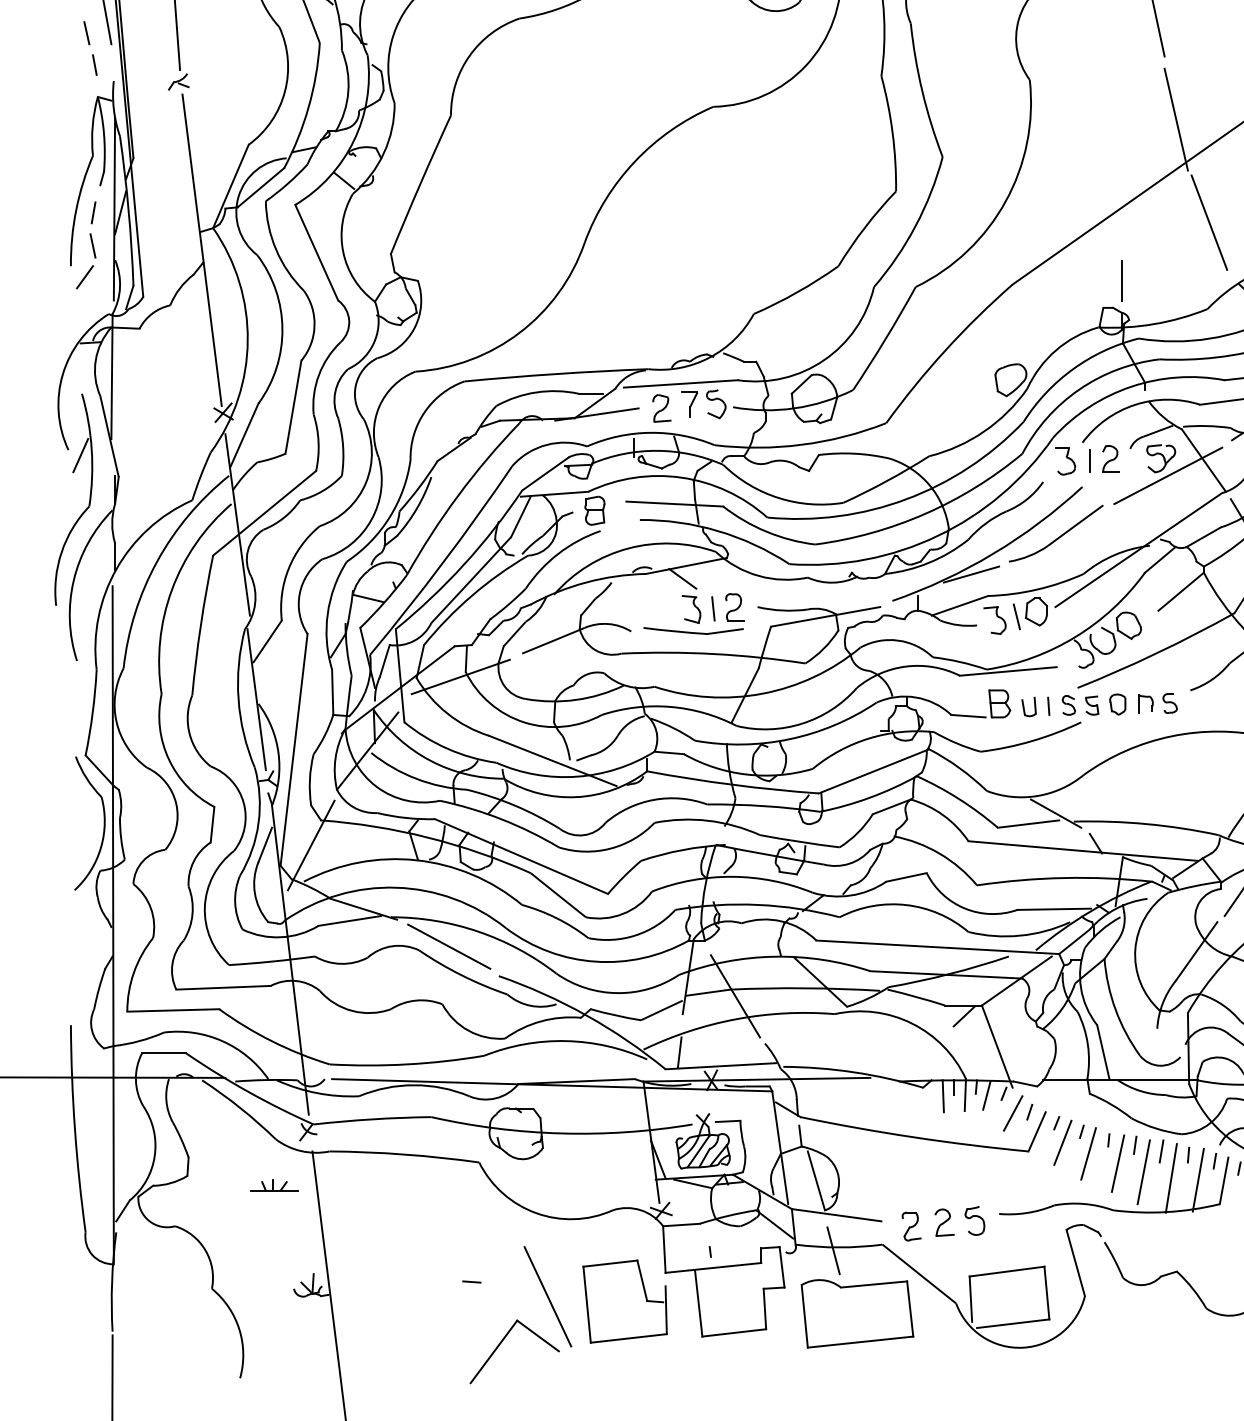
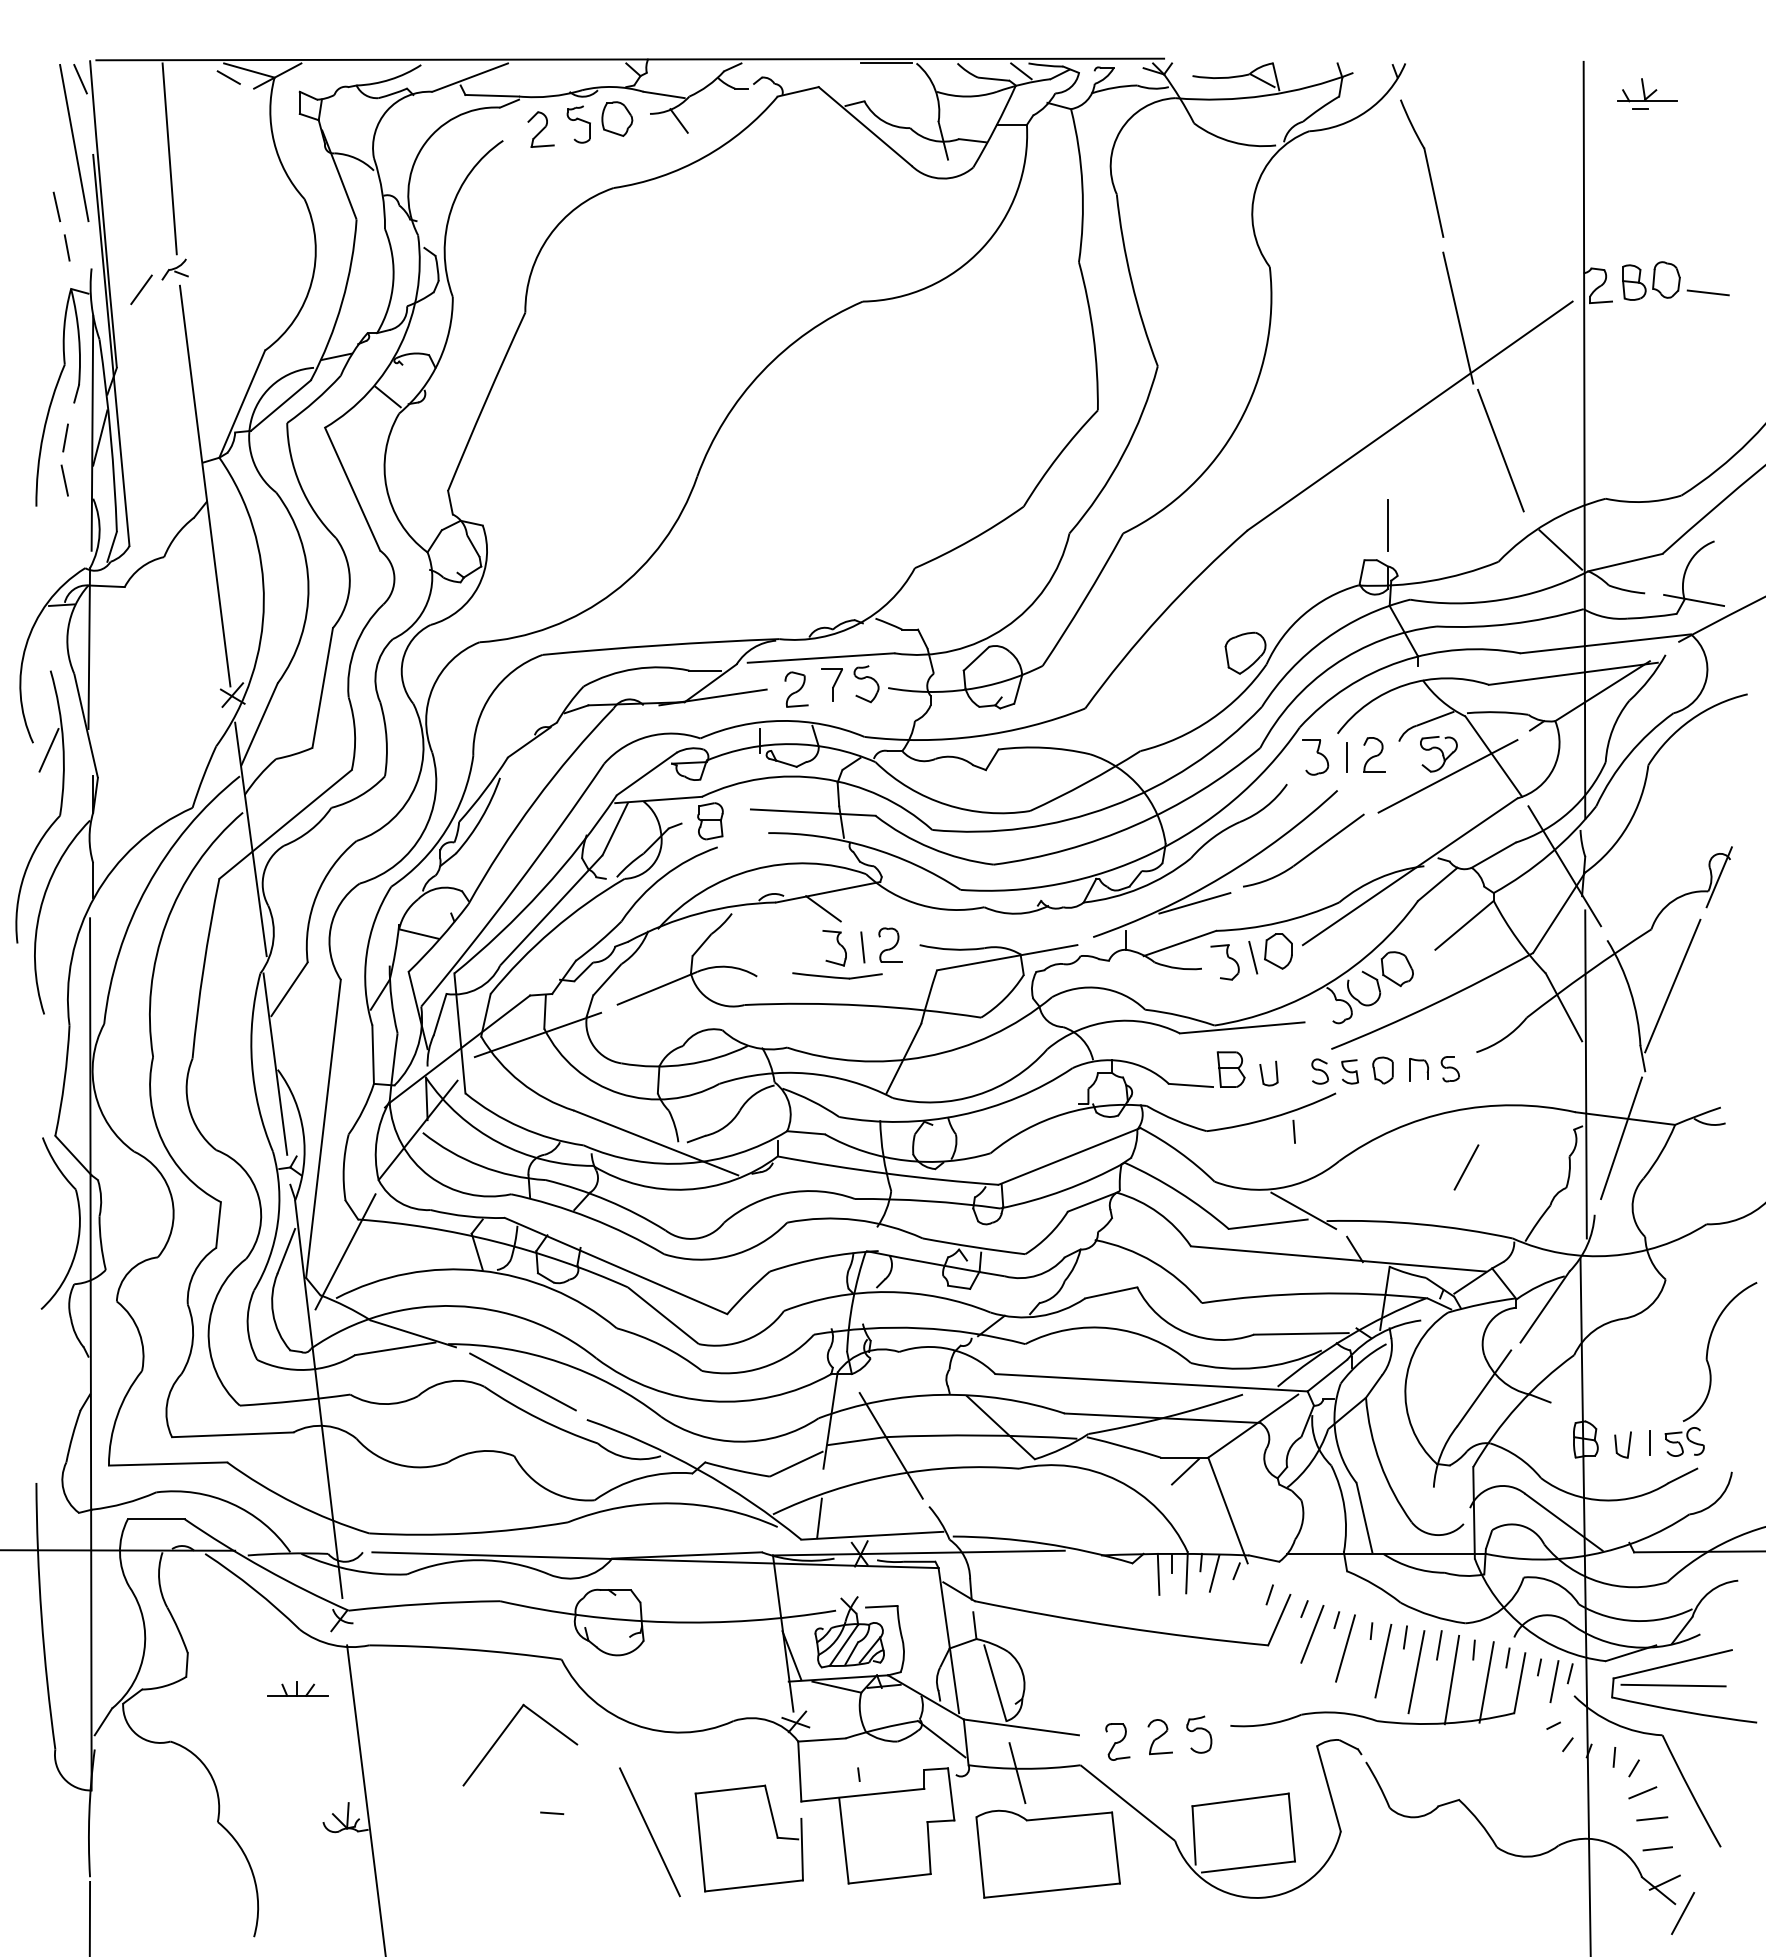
line: (84, 276) -> (141, 289), moved
part: (693, 630) -> (837, 975), size x0.7
line: (1048, 706) -> (1293, 1131), moved
line: (1013, 1113) -> (1466, 1167), moved
part: (502, 1342) -> (504, 1732), moved

